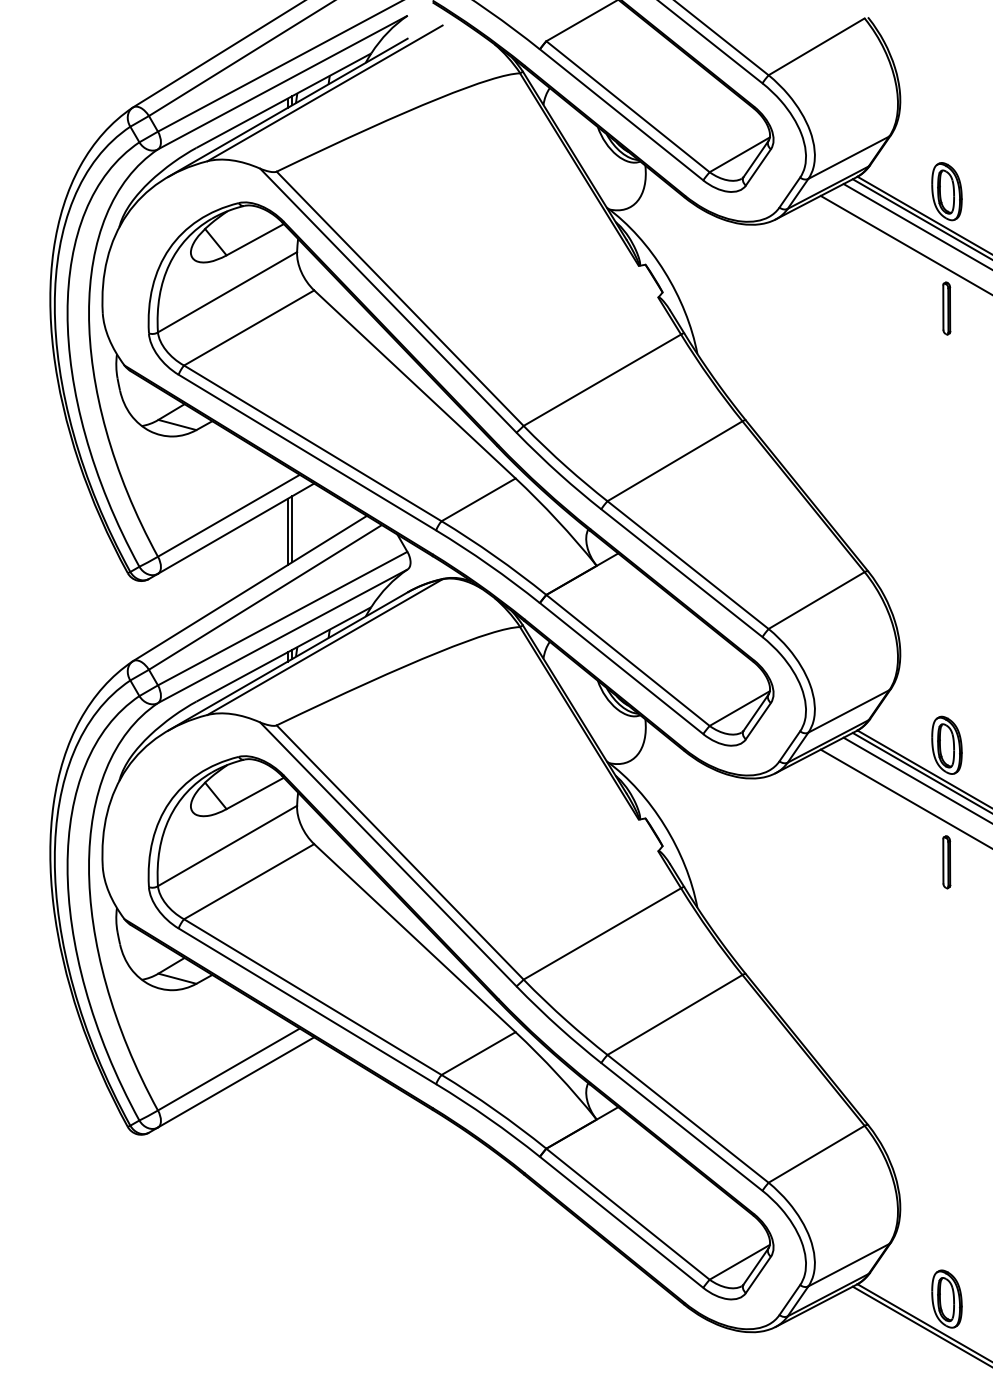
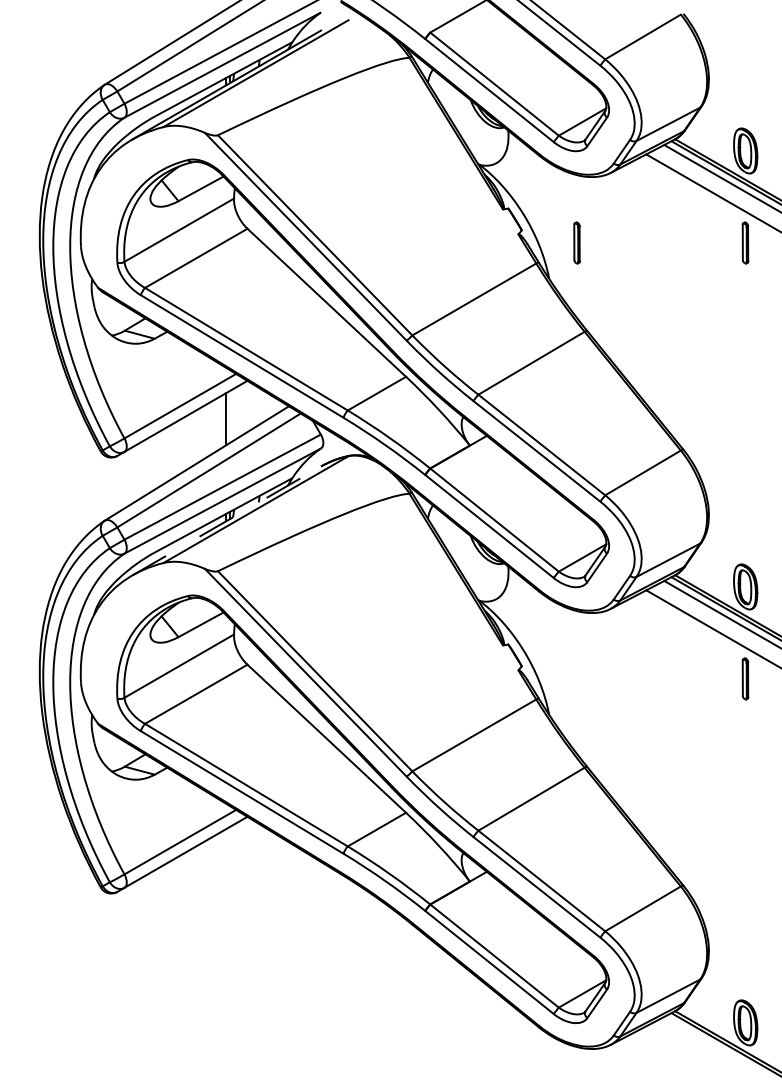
part: (732, 308) -> (576, 243), added
line: (291, 529) -> (229, 417), removed
line: (288, 661) -> (227, 520), solid -> dashed

